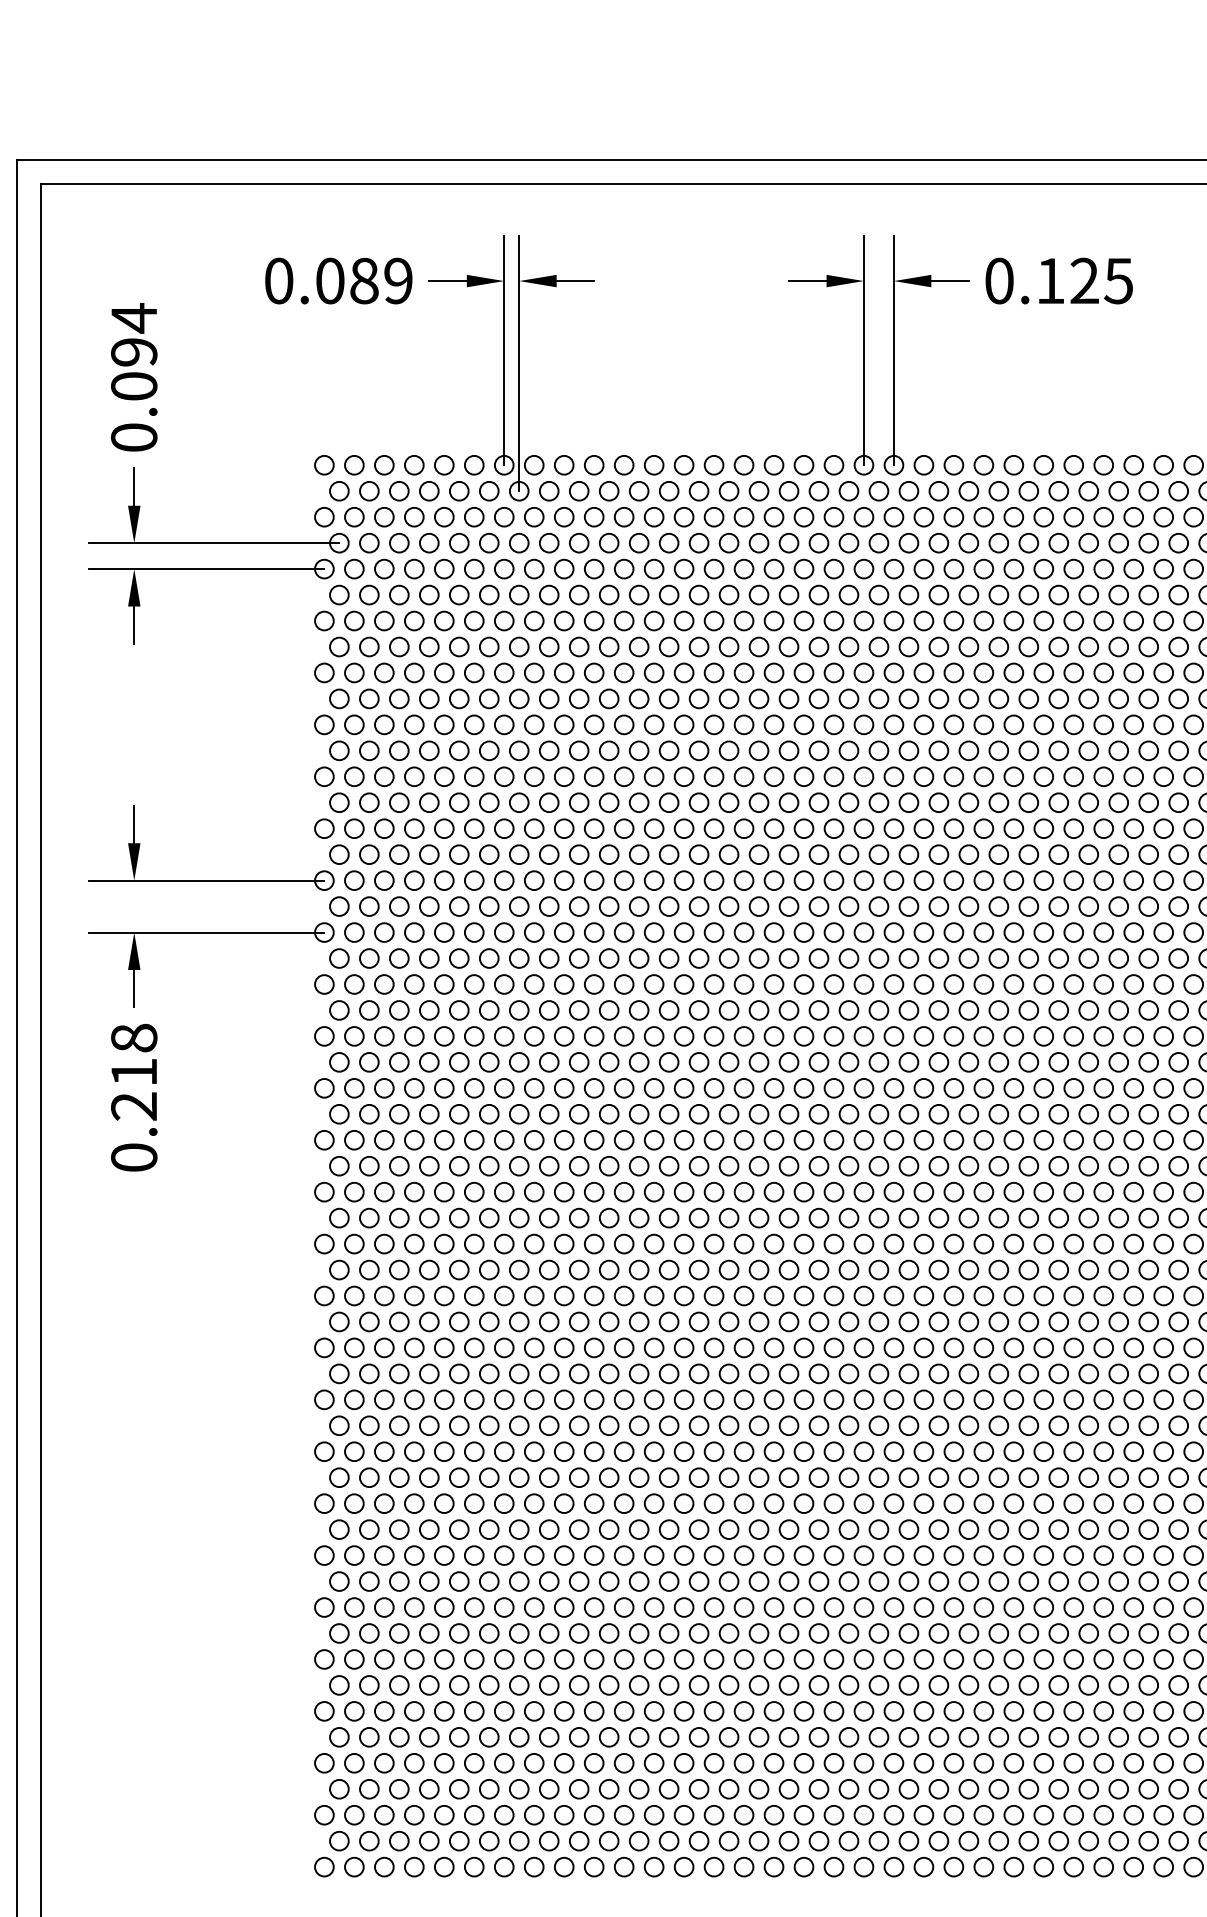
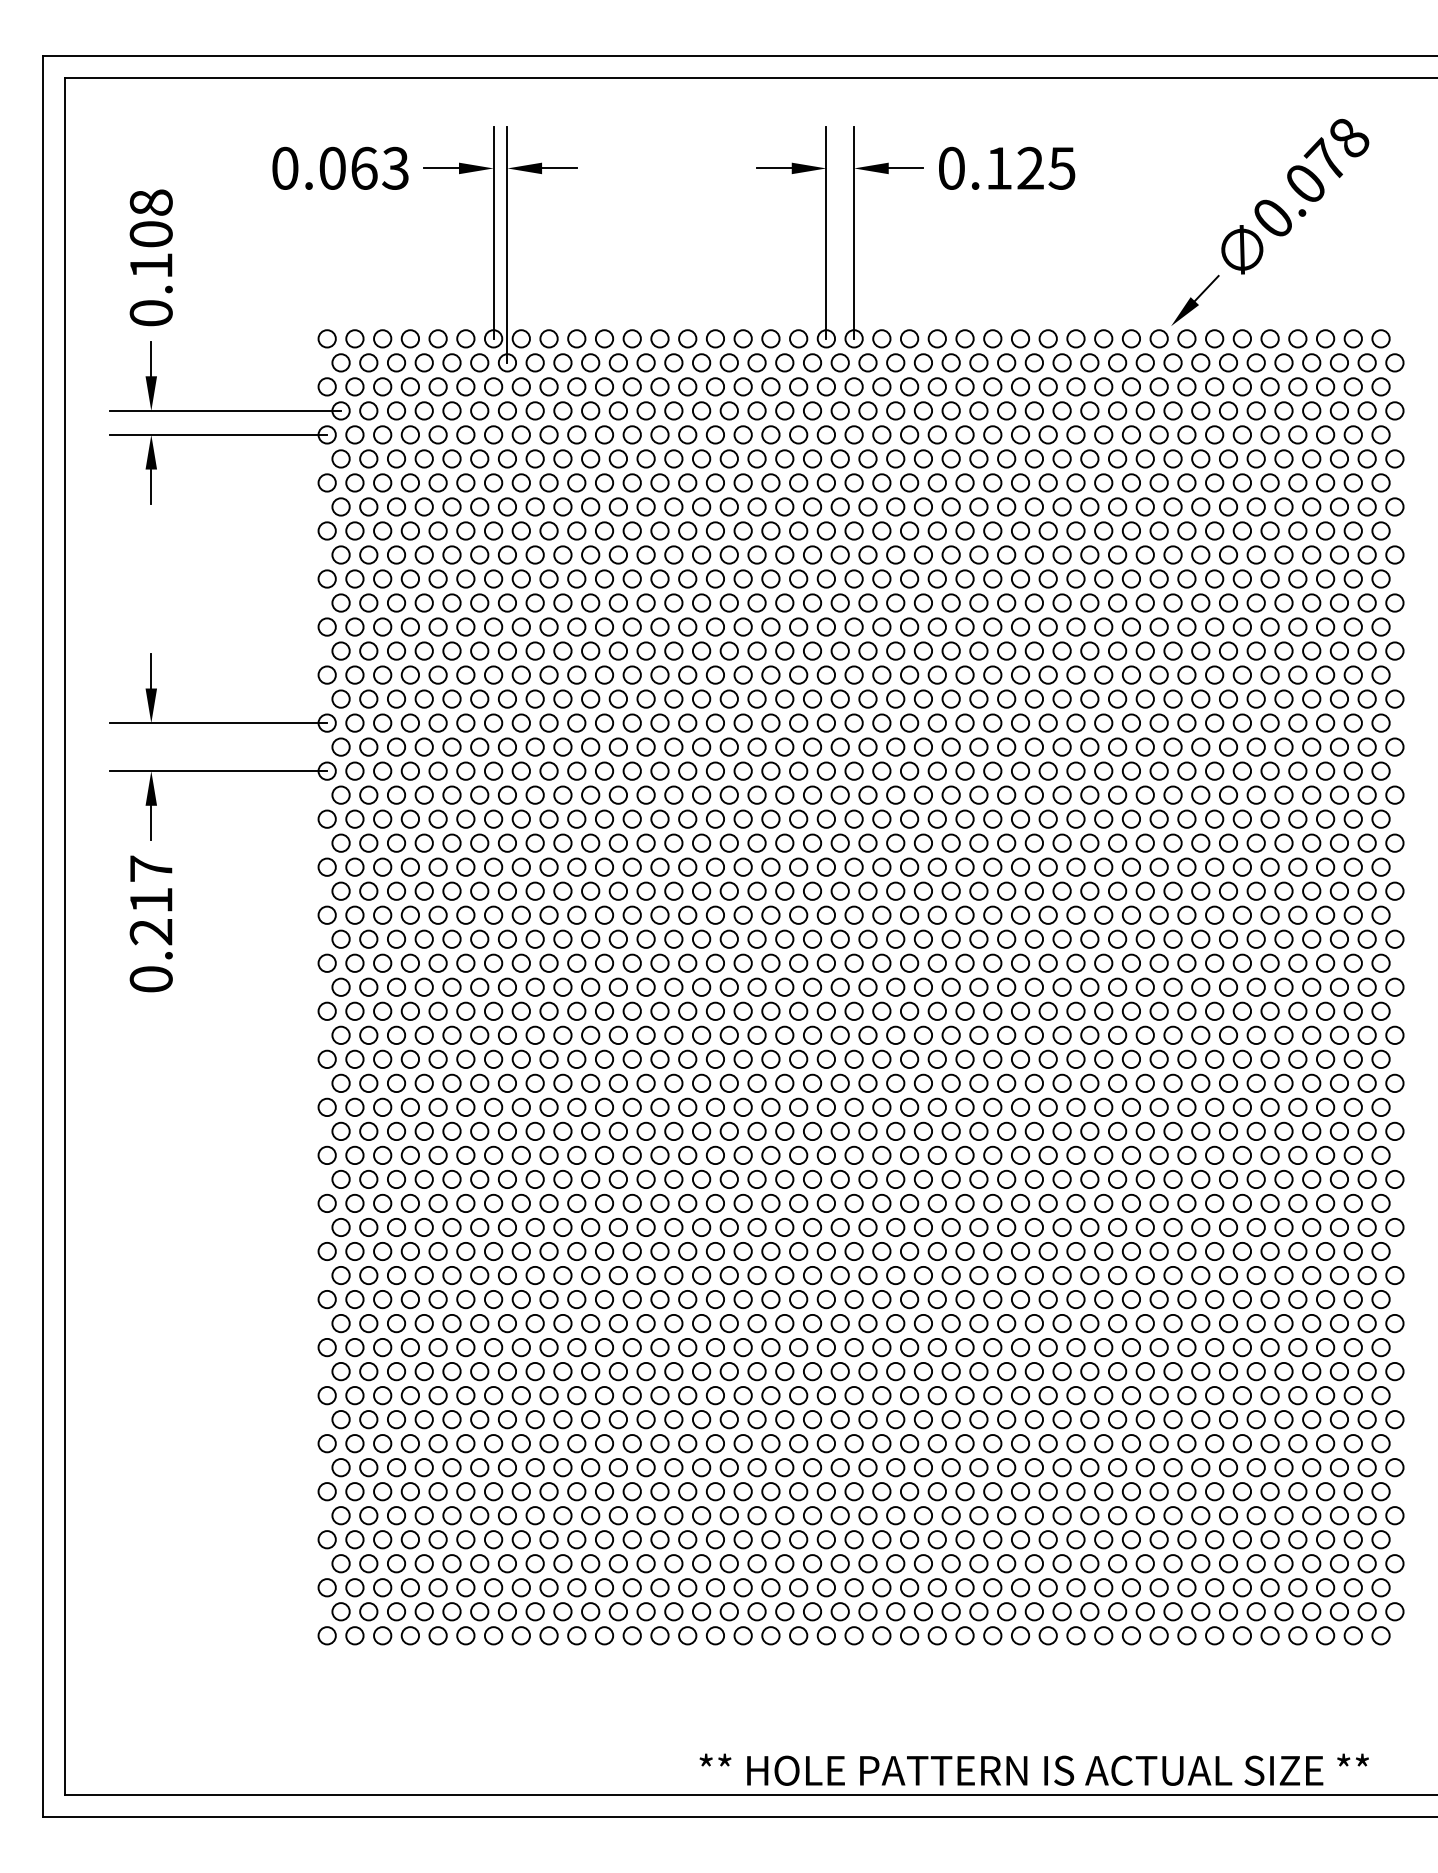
text: (380, 280) -> (379, 167), 0.089 -> 0.063
text: (133, 351) -> (150, 233), 0.094 -> 0.108
text: (133, 1037) -> (150, 868), 0.218 -> 0.217

